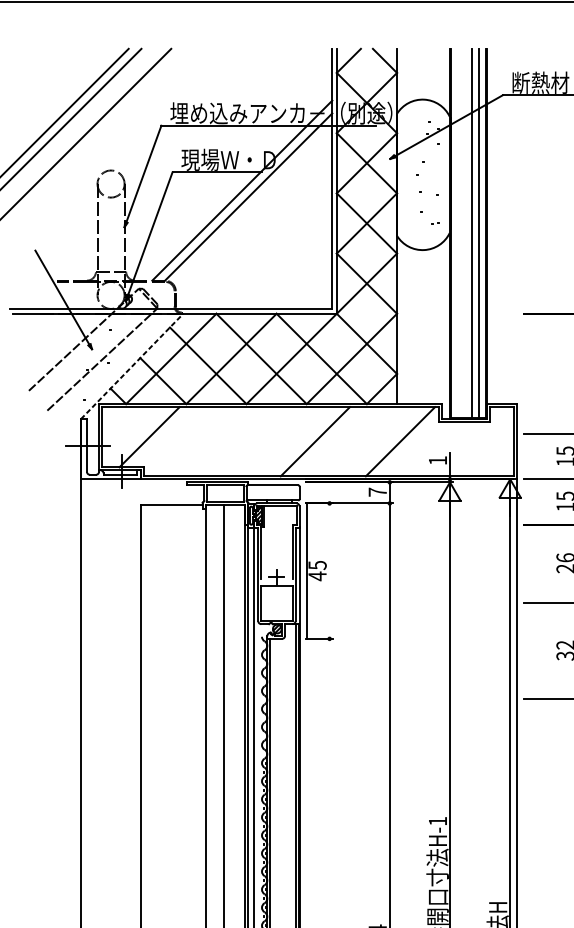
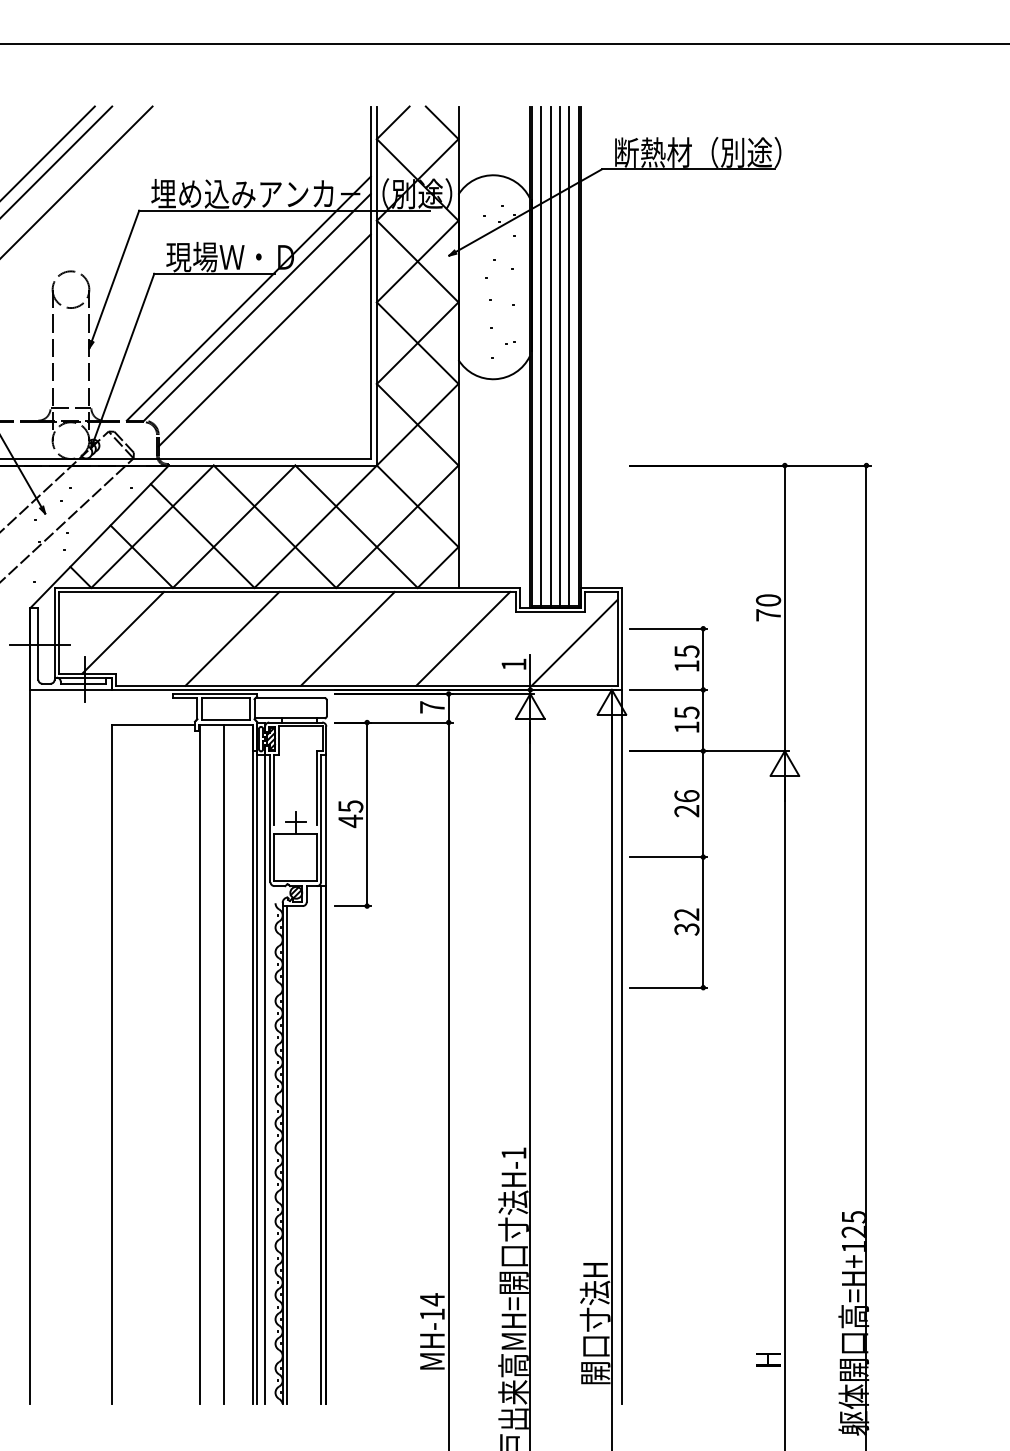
line: (253, 221) -> (264, 340), added
line: (458, 233) -> (541, 356), added
line: (464, 233) -> (550, 356), added
line: (132, 366) -> (99, 536), dashed -> solid
line: (230, 441) -> (232, 638), added
line: (482, 444) -> (574, 642), added
line: (306, 571) -> (367, 814), moved

